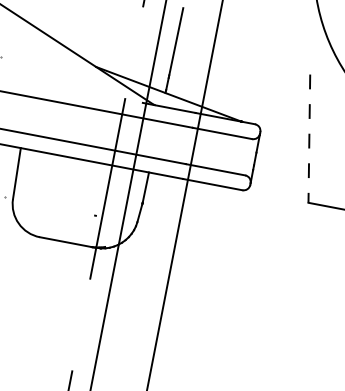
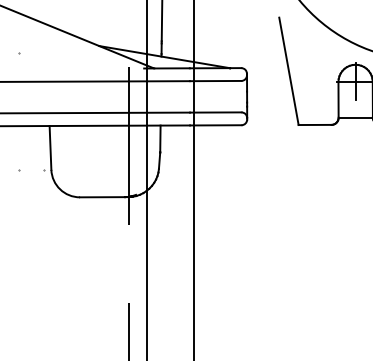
line: (308, 138) -> (288, 71), dashed -> solid

